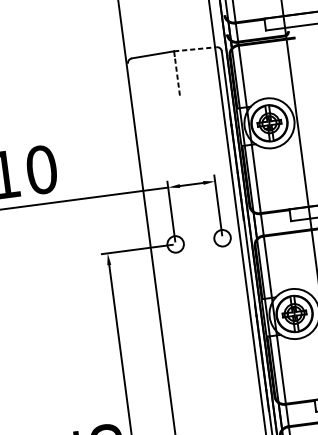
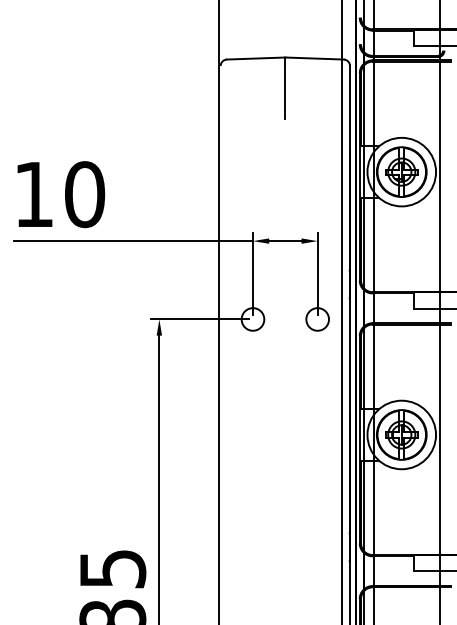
line: (196, 49) -> (315, 58), dashed -> solid
line: (177, 75) -> (285, 90), dashed -> solid

